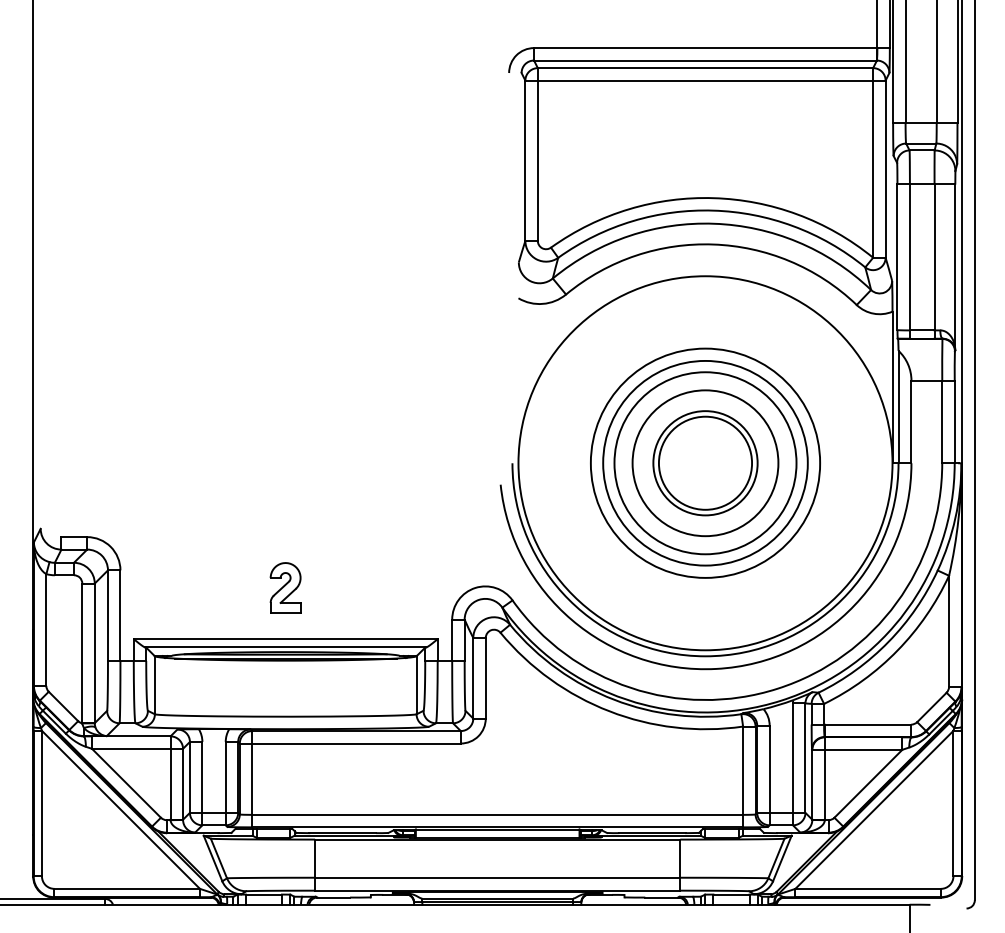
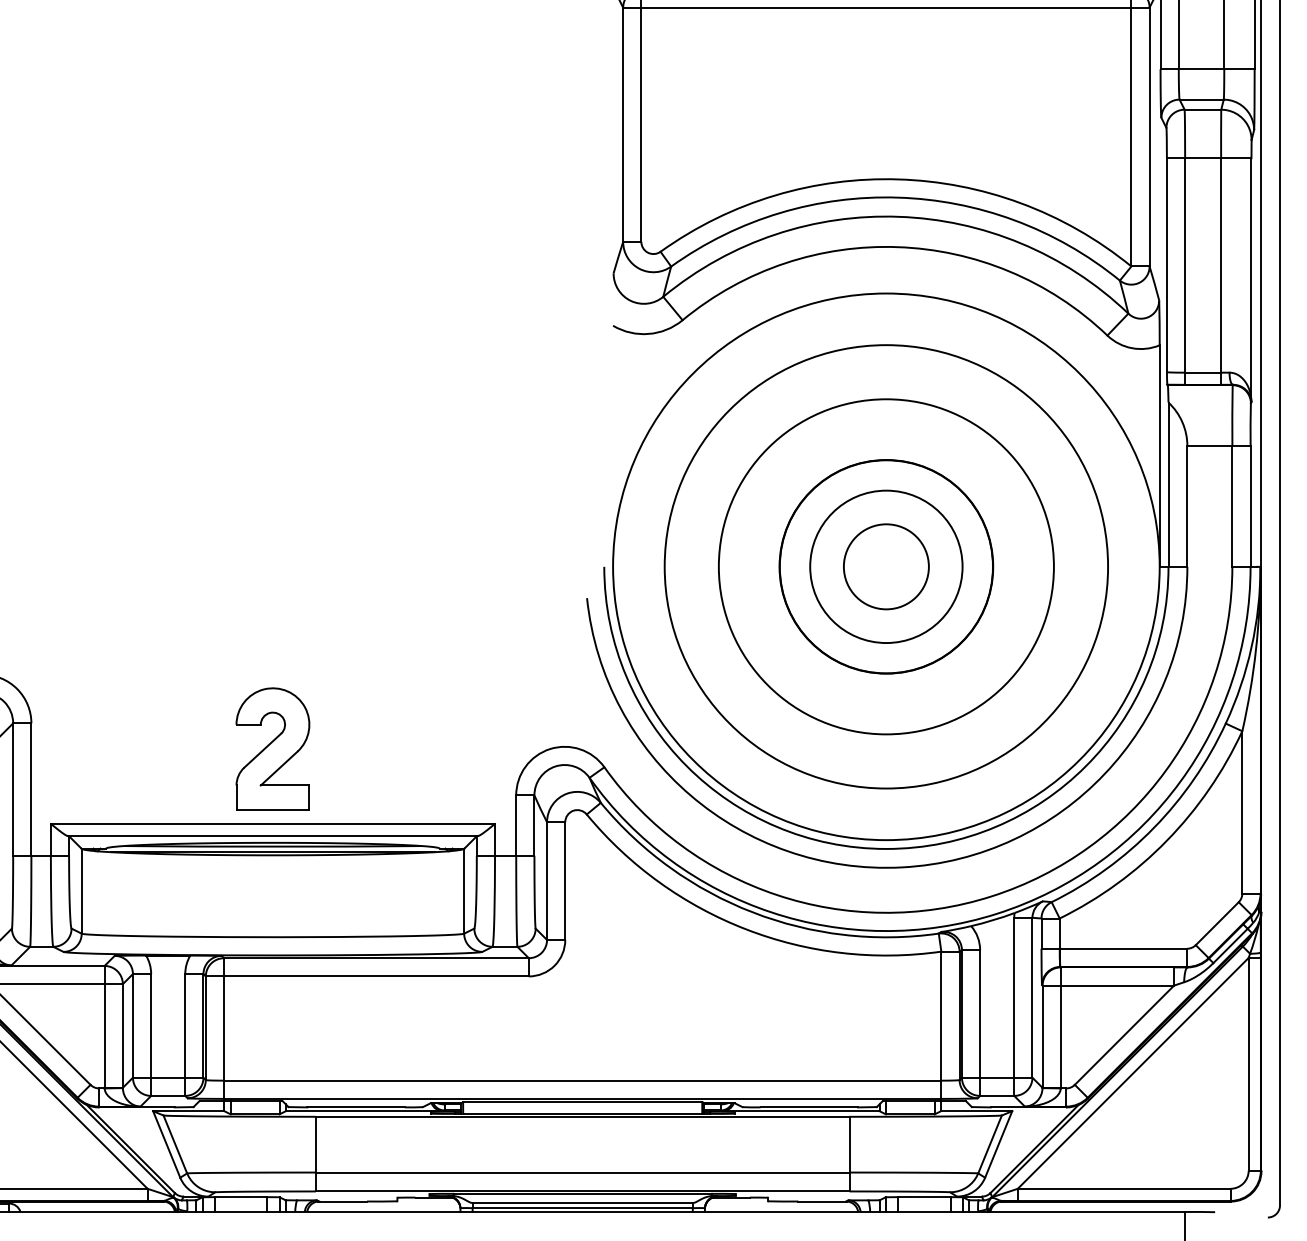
circle: (705, 462) -> (886, 565), size x1.67
circle: (705, 463) -> (886, 567), size x0.62
circle: (705, 463) -> (886, 567), size x0.71
part: (285, 587) -> (272, 748), size x1.67

